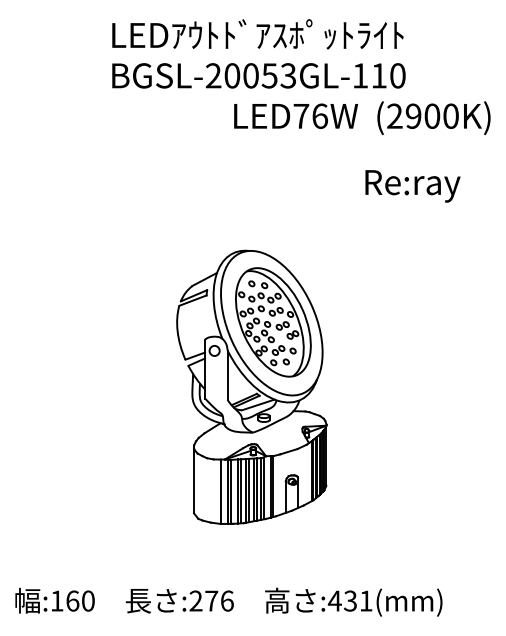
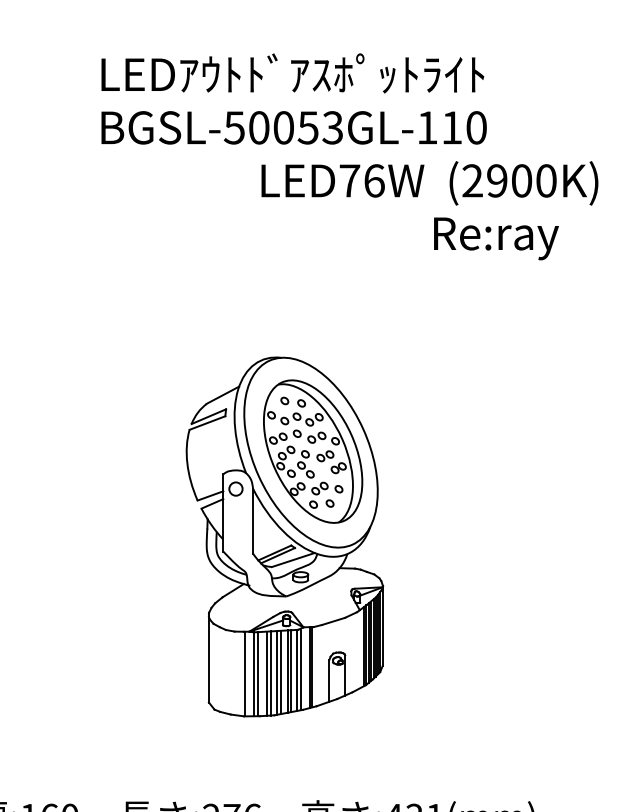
text: (213, 75) -> (234, 127), BGSL-20053GL-110 -> BGSL-50053GL-110
text: (412, 186) -> (495, 239), moved

